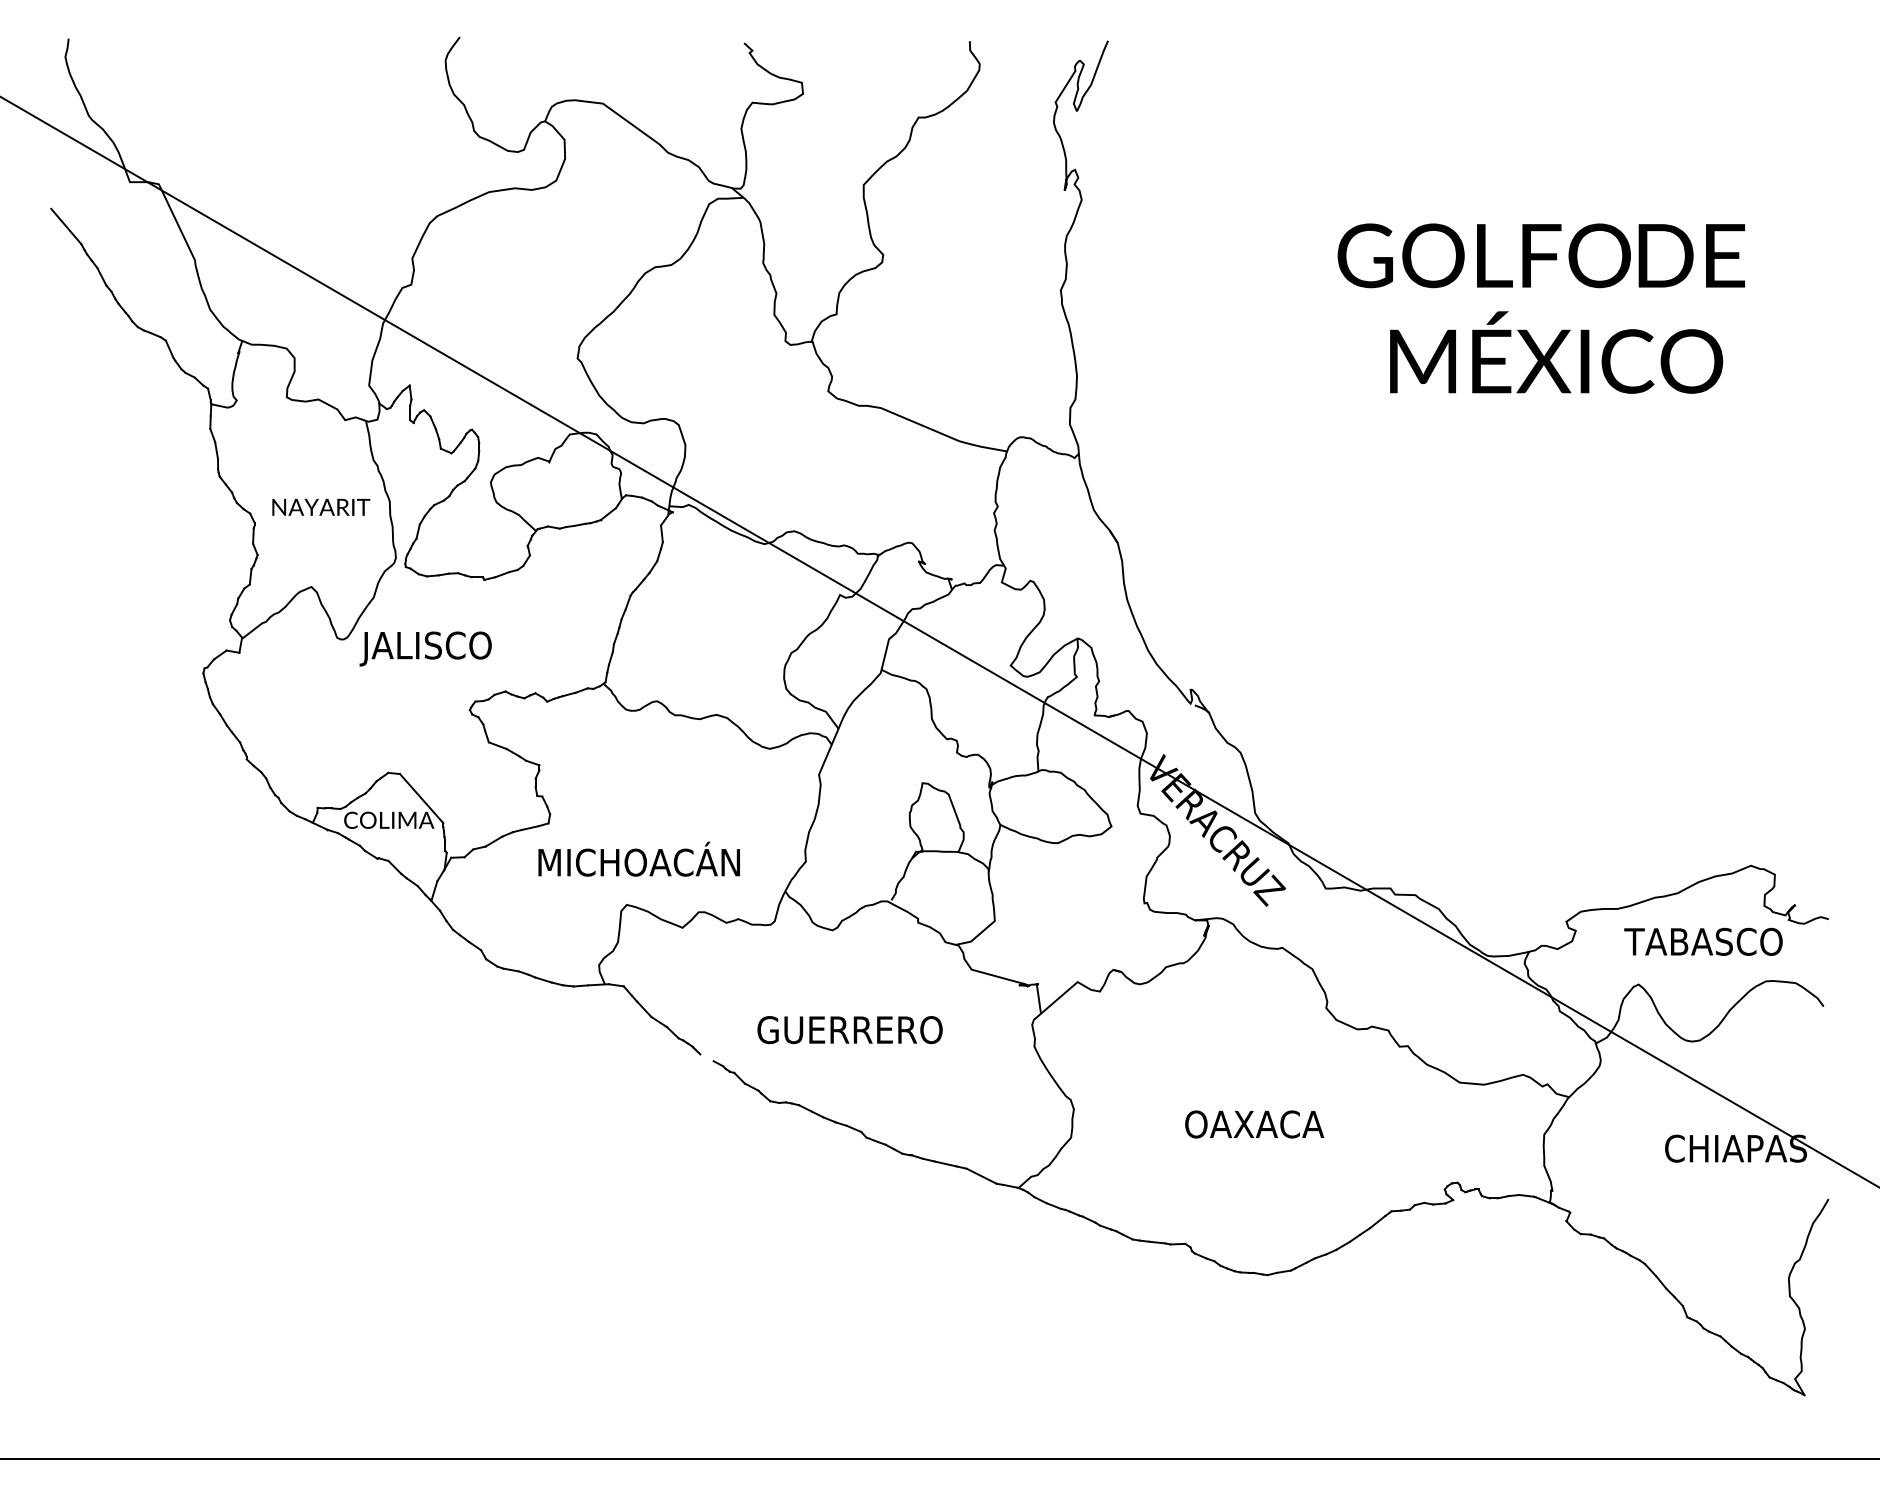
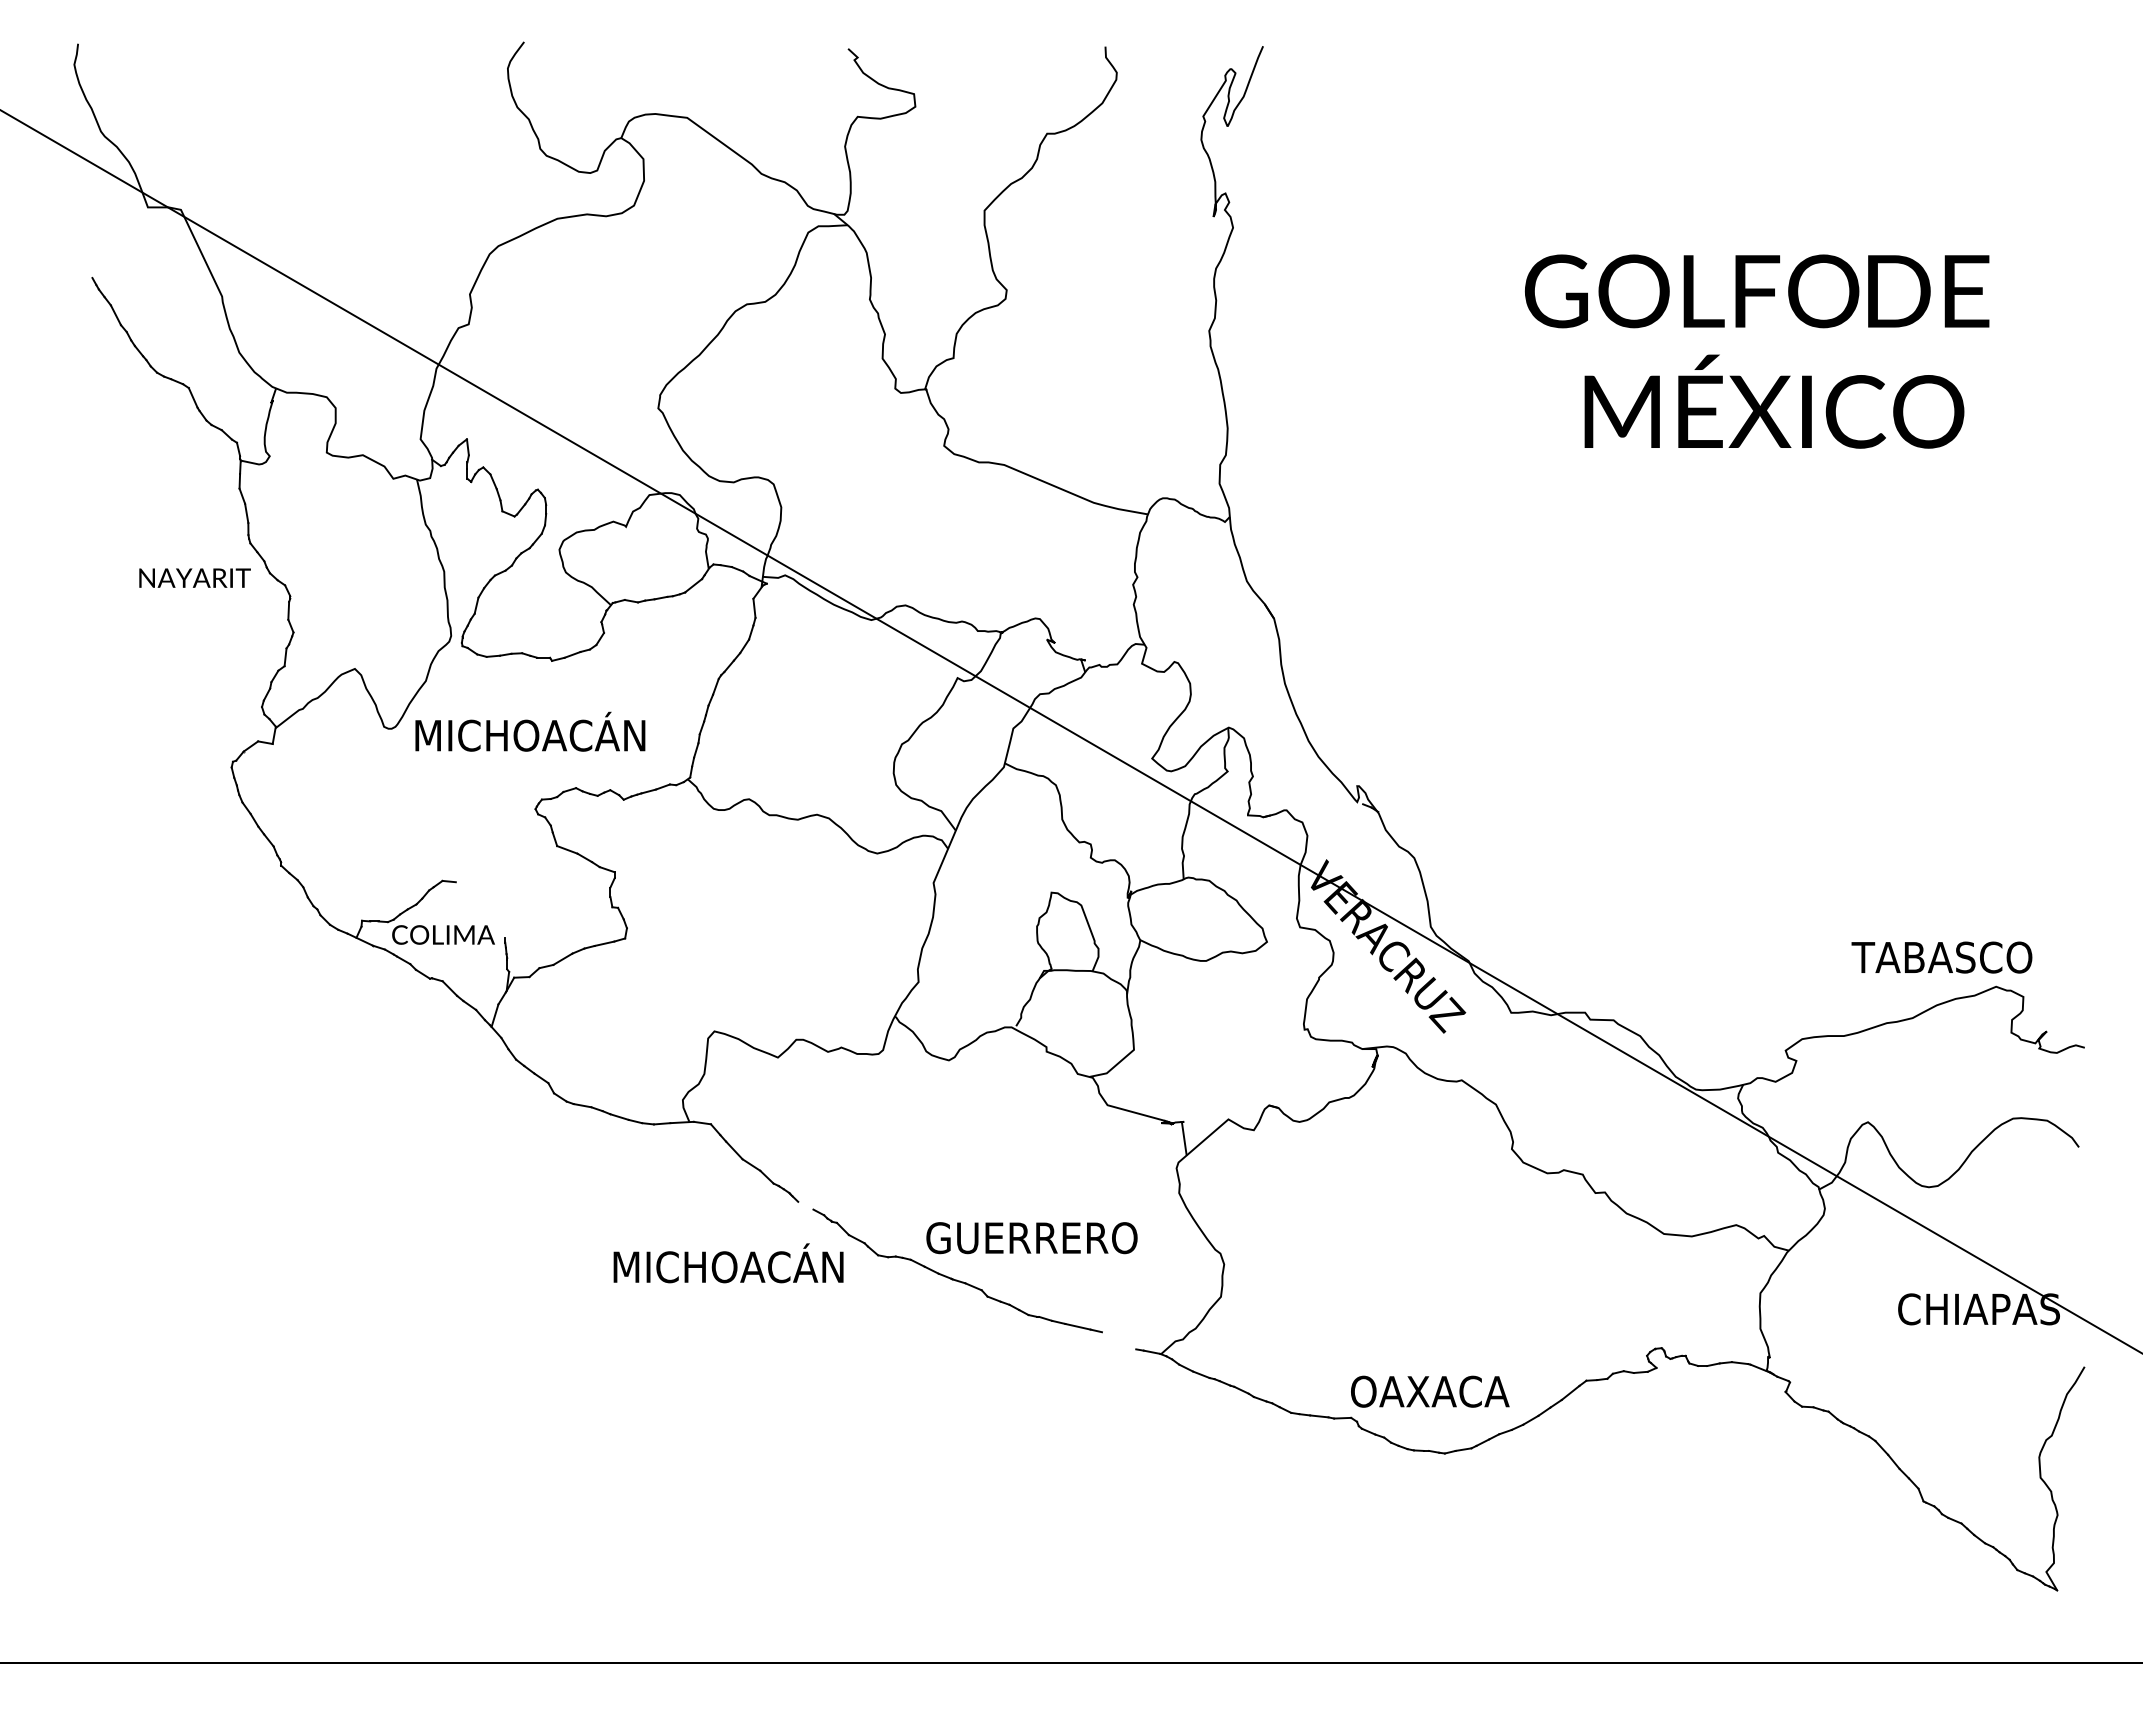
line: (66, 226) -> (75, 257), removed
text: (320, 506) -> (194, 577), moved
text: (462, 645) -> (527, 735), JALISCO -> MICHOACÁN
line: (421, 798) -> (480, 910), removed
text: (639, 859) -> (728, 1263), moved
text: (1703, 941) -> (1941, 957), moved
text: (849, 1030) -> (1031, 1238), moved
text: (1254, 1124) -> (1430, 1391), moved
line: (982, 1176) -> (1119, 1340), removed

